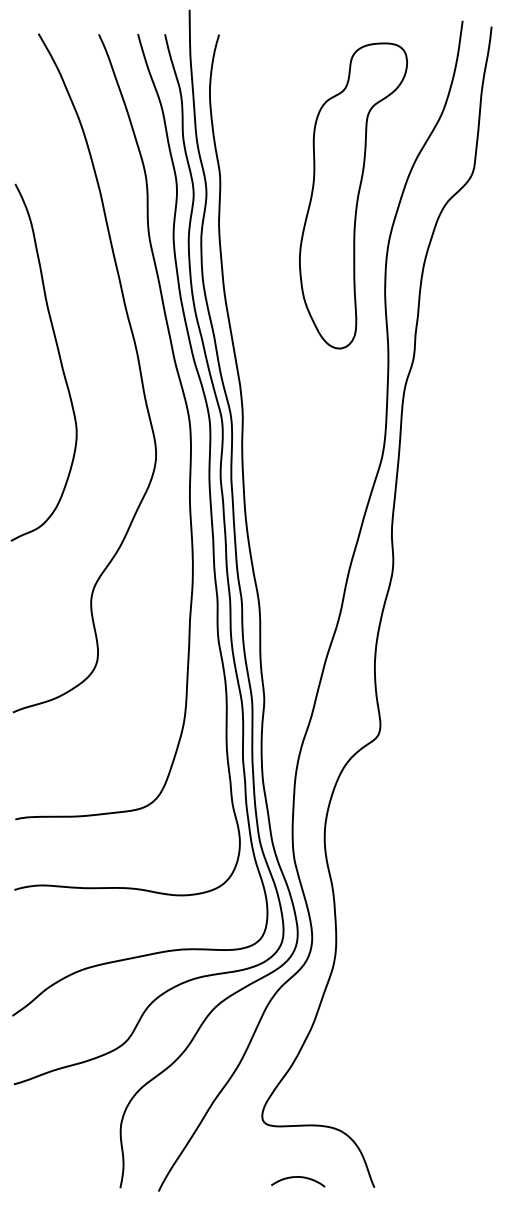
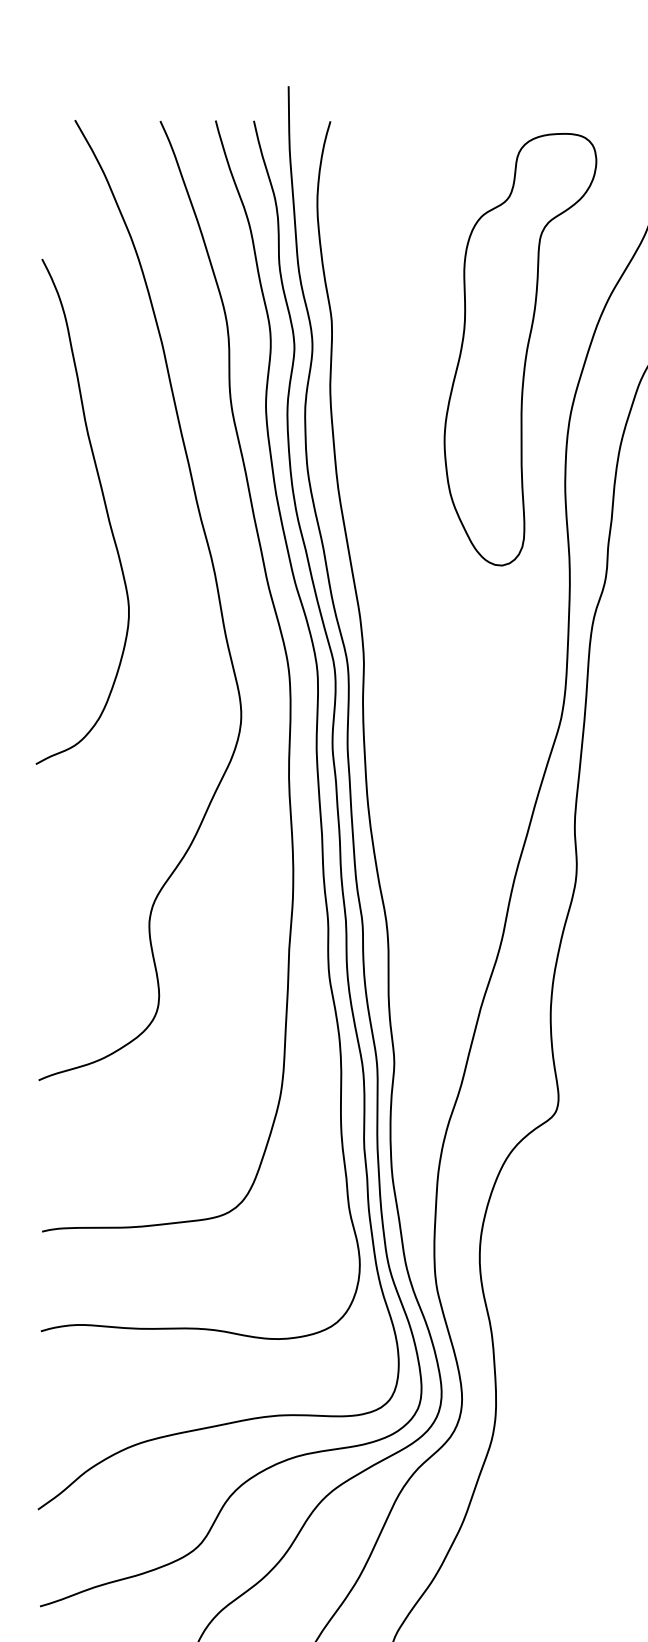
curve: (59, 360) -> (104, 508), moved

